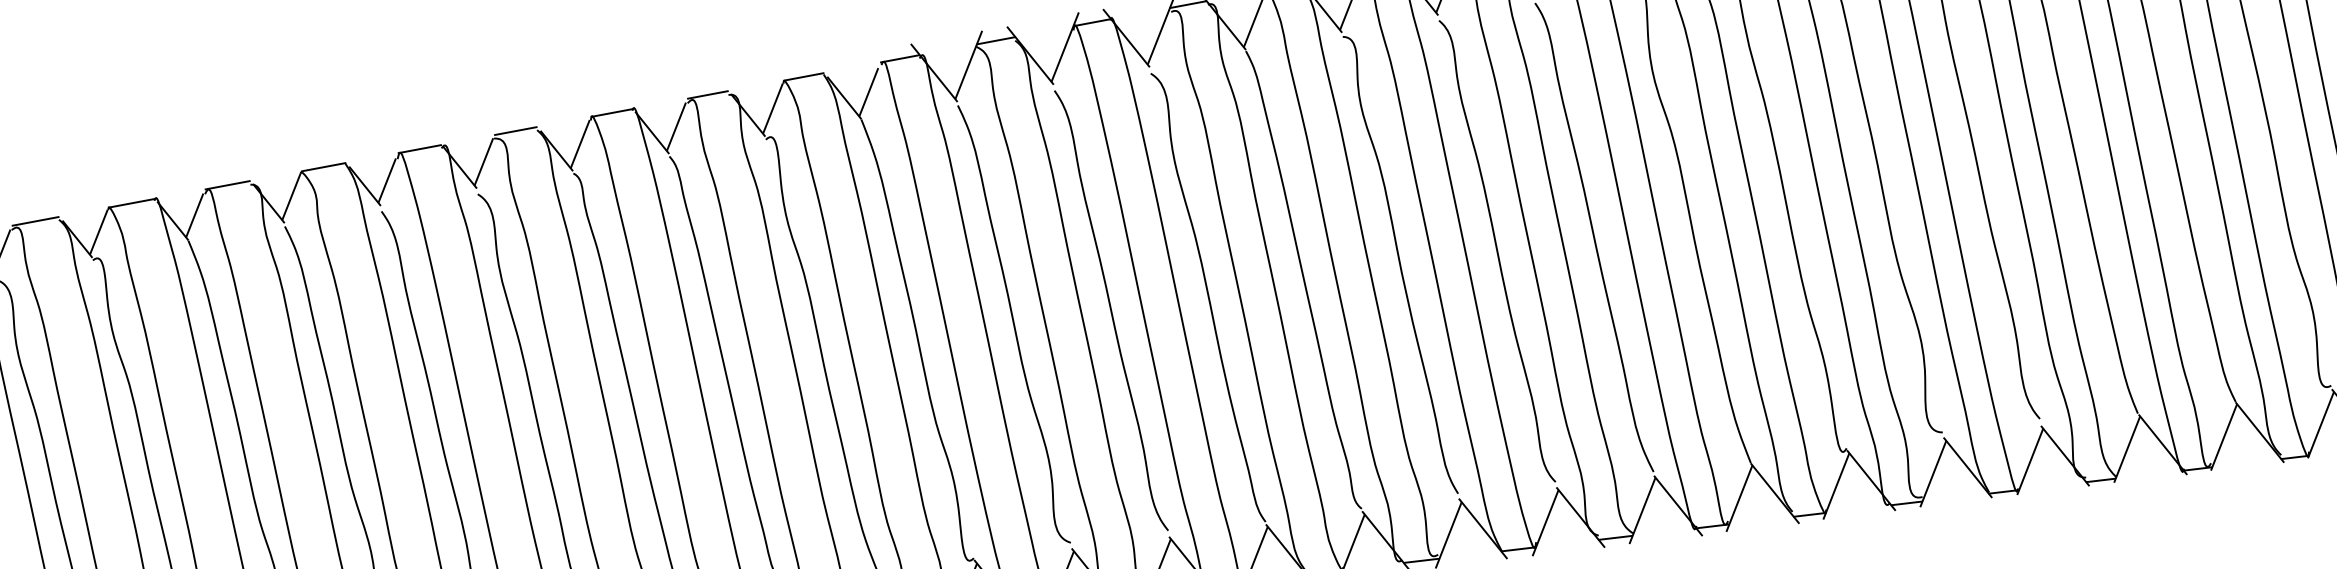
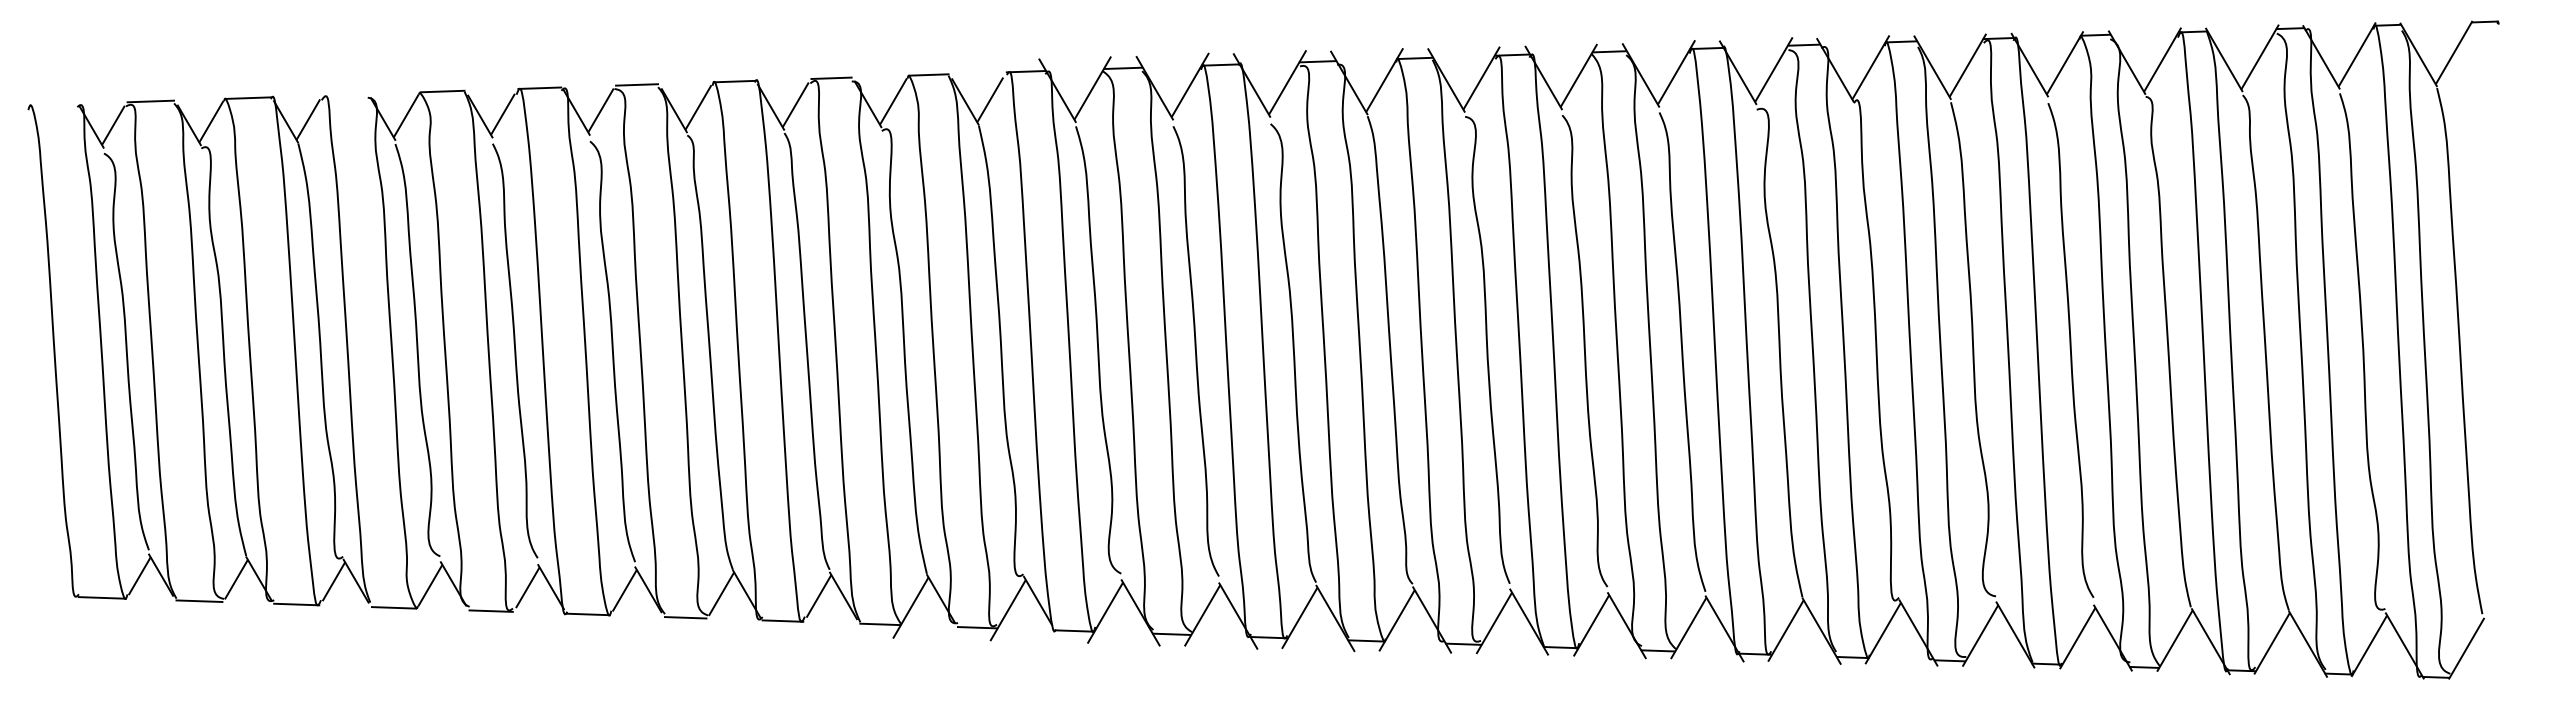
line: (227, 184) -> (345, 94), removed

